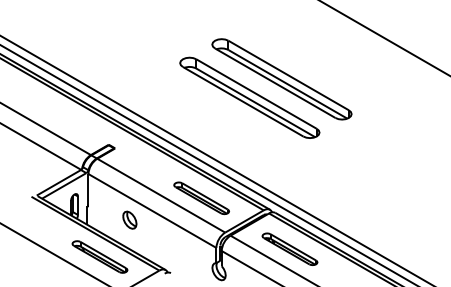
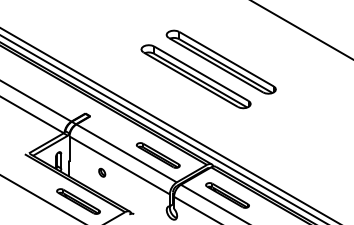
part: (130, 220) -> (102, 172), size x0.6

